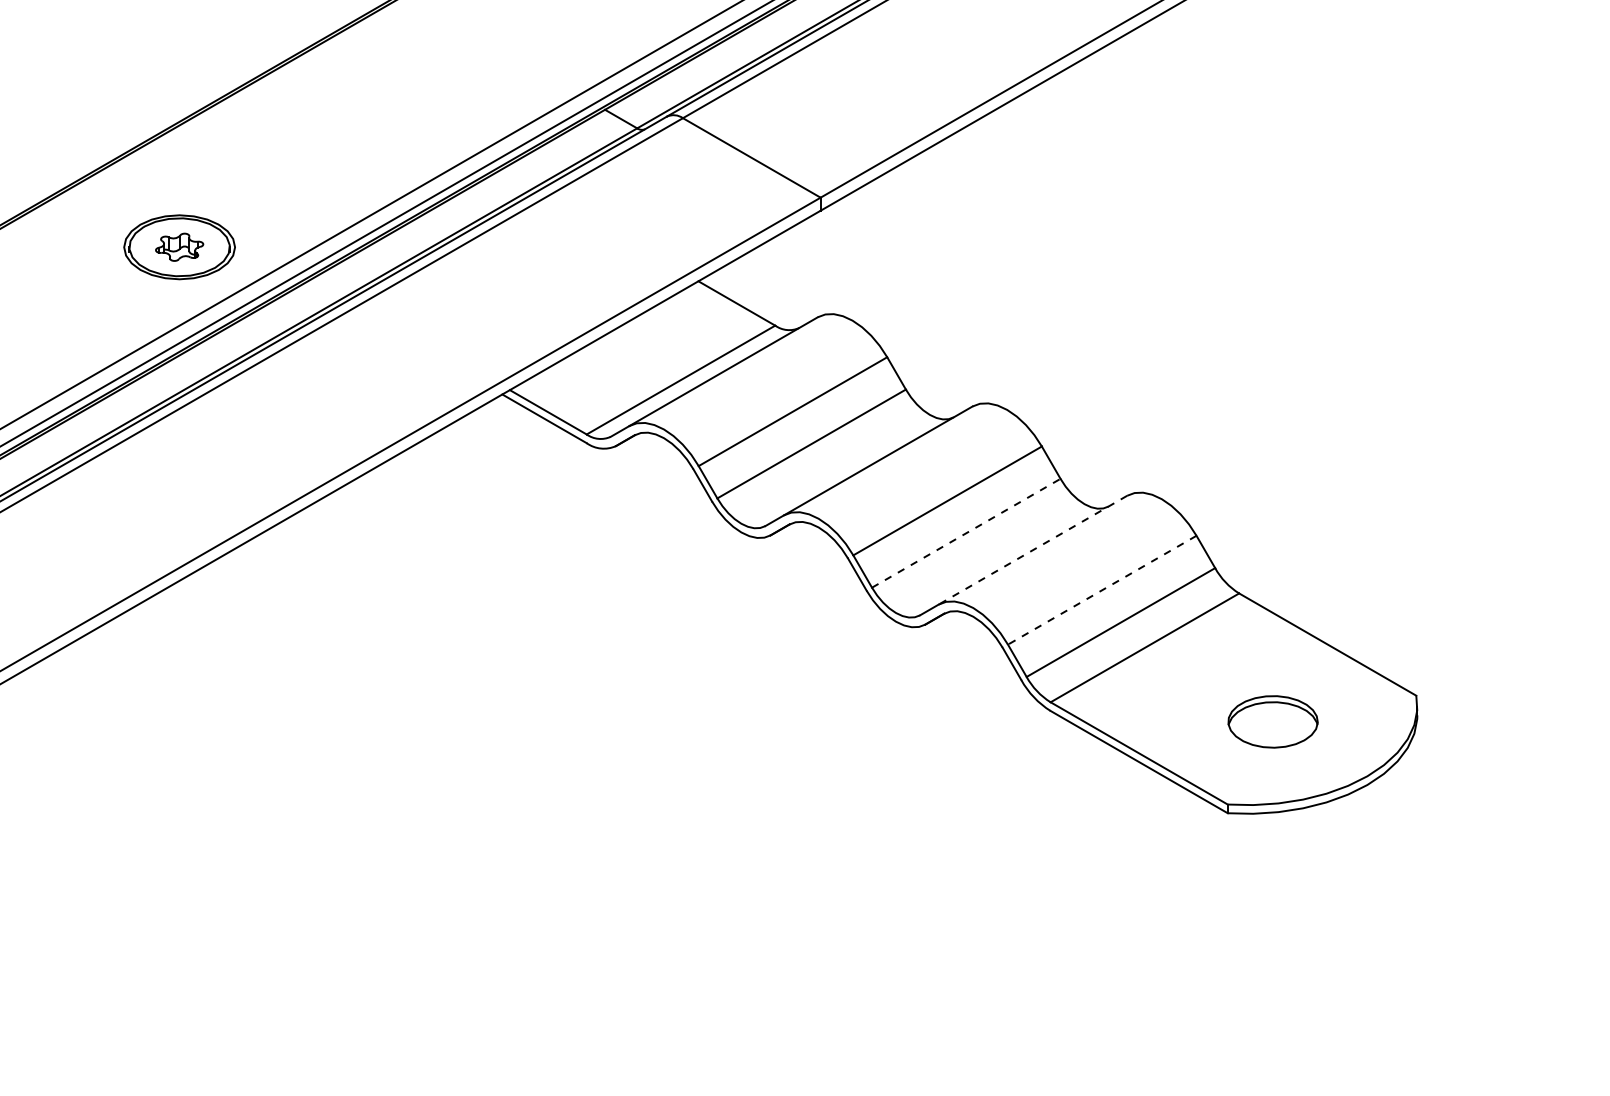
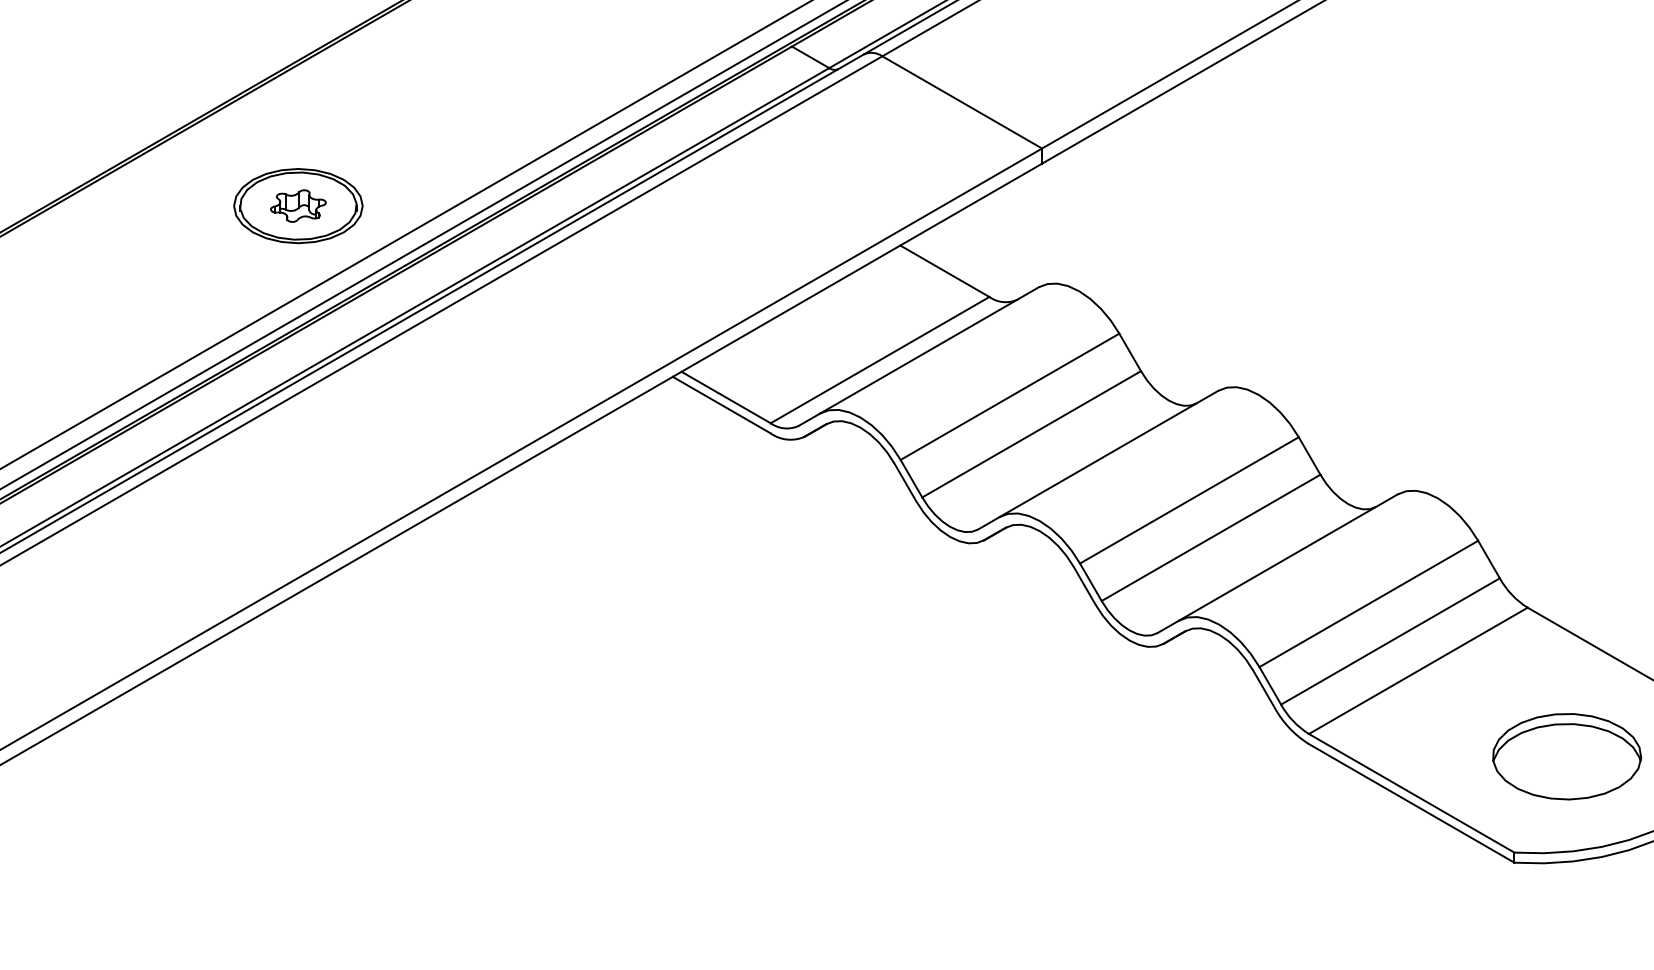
line: (966, 533) -> (1211, 538), dashed -> solid
line: (1032, 550) -> (1287, 557), dashed -> solid
line: (1102, 590) -> (1369, 604), dashed -> solid
part: (1272, 721) -> (1566, 756), size x1.43

